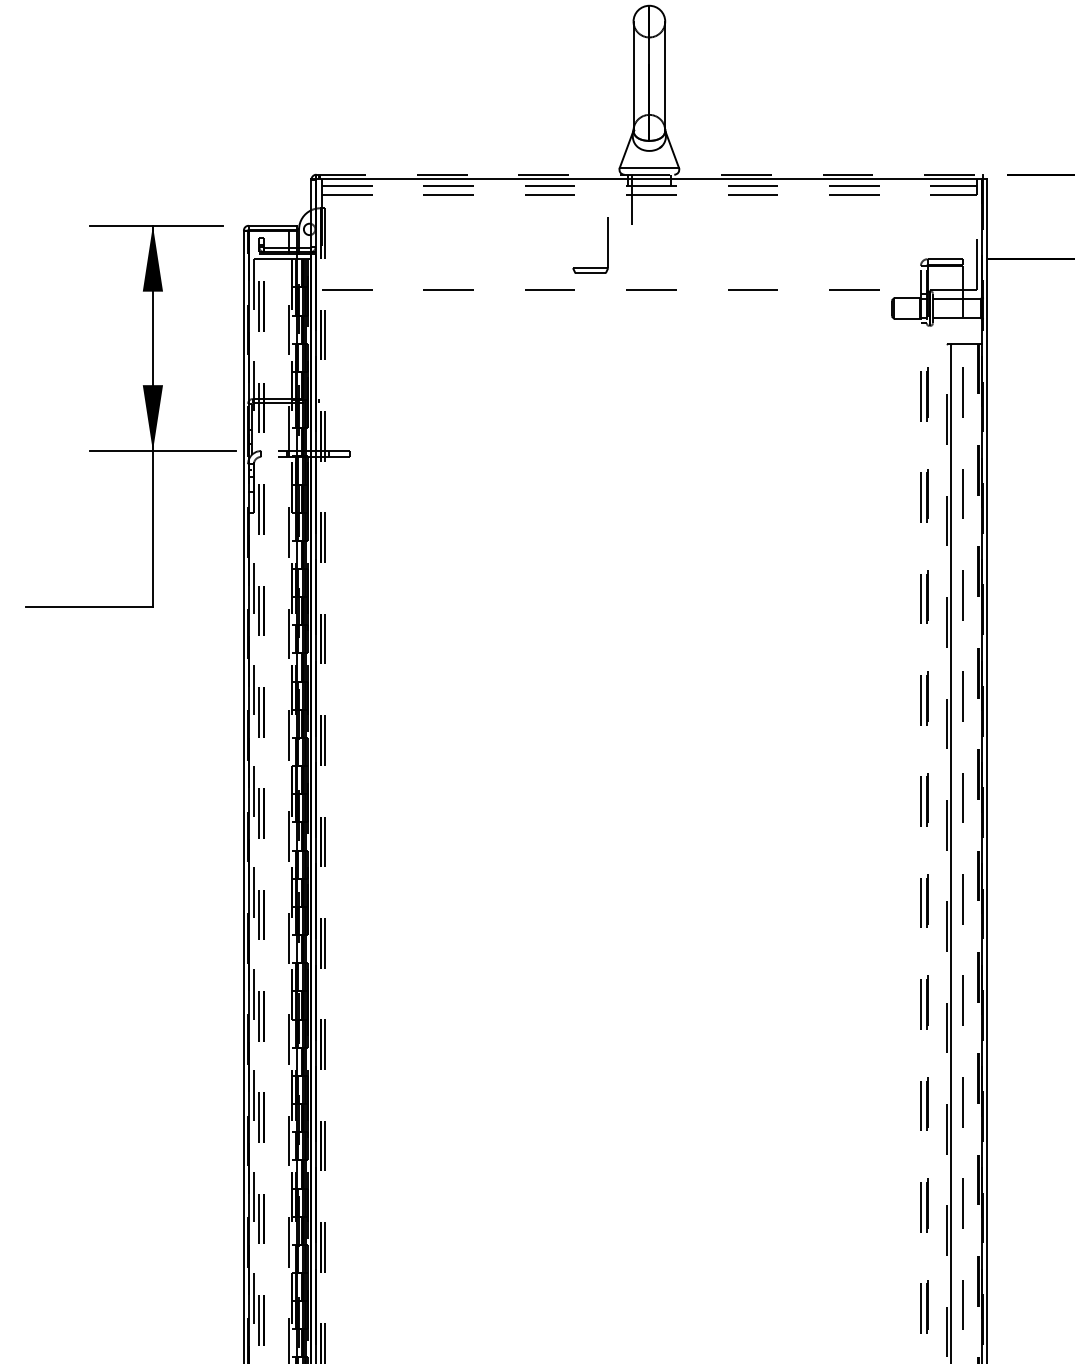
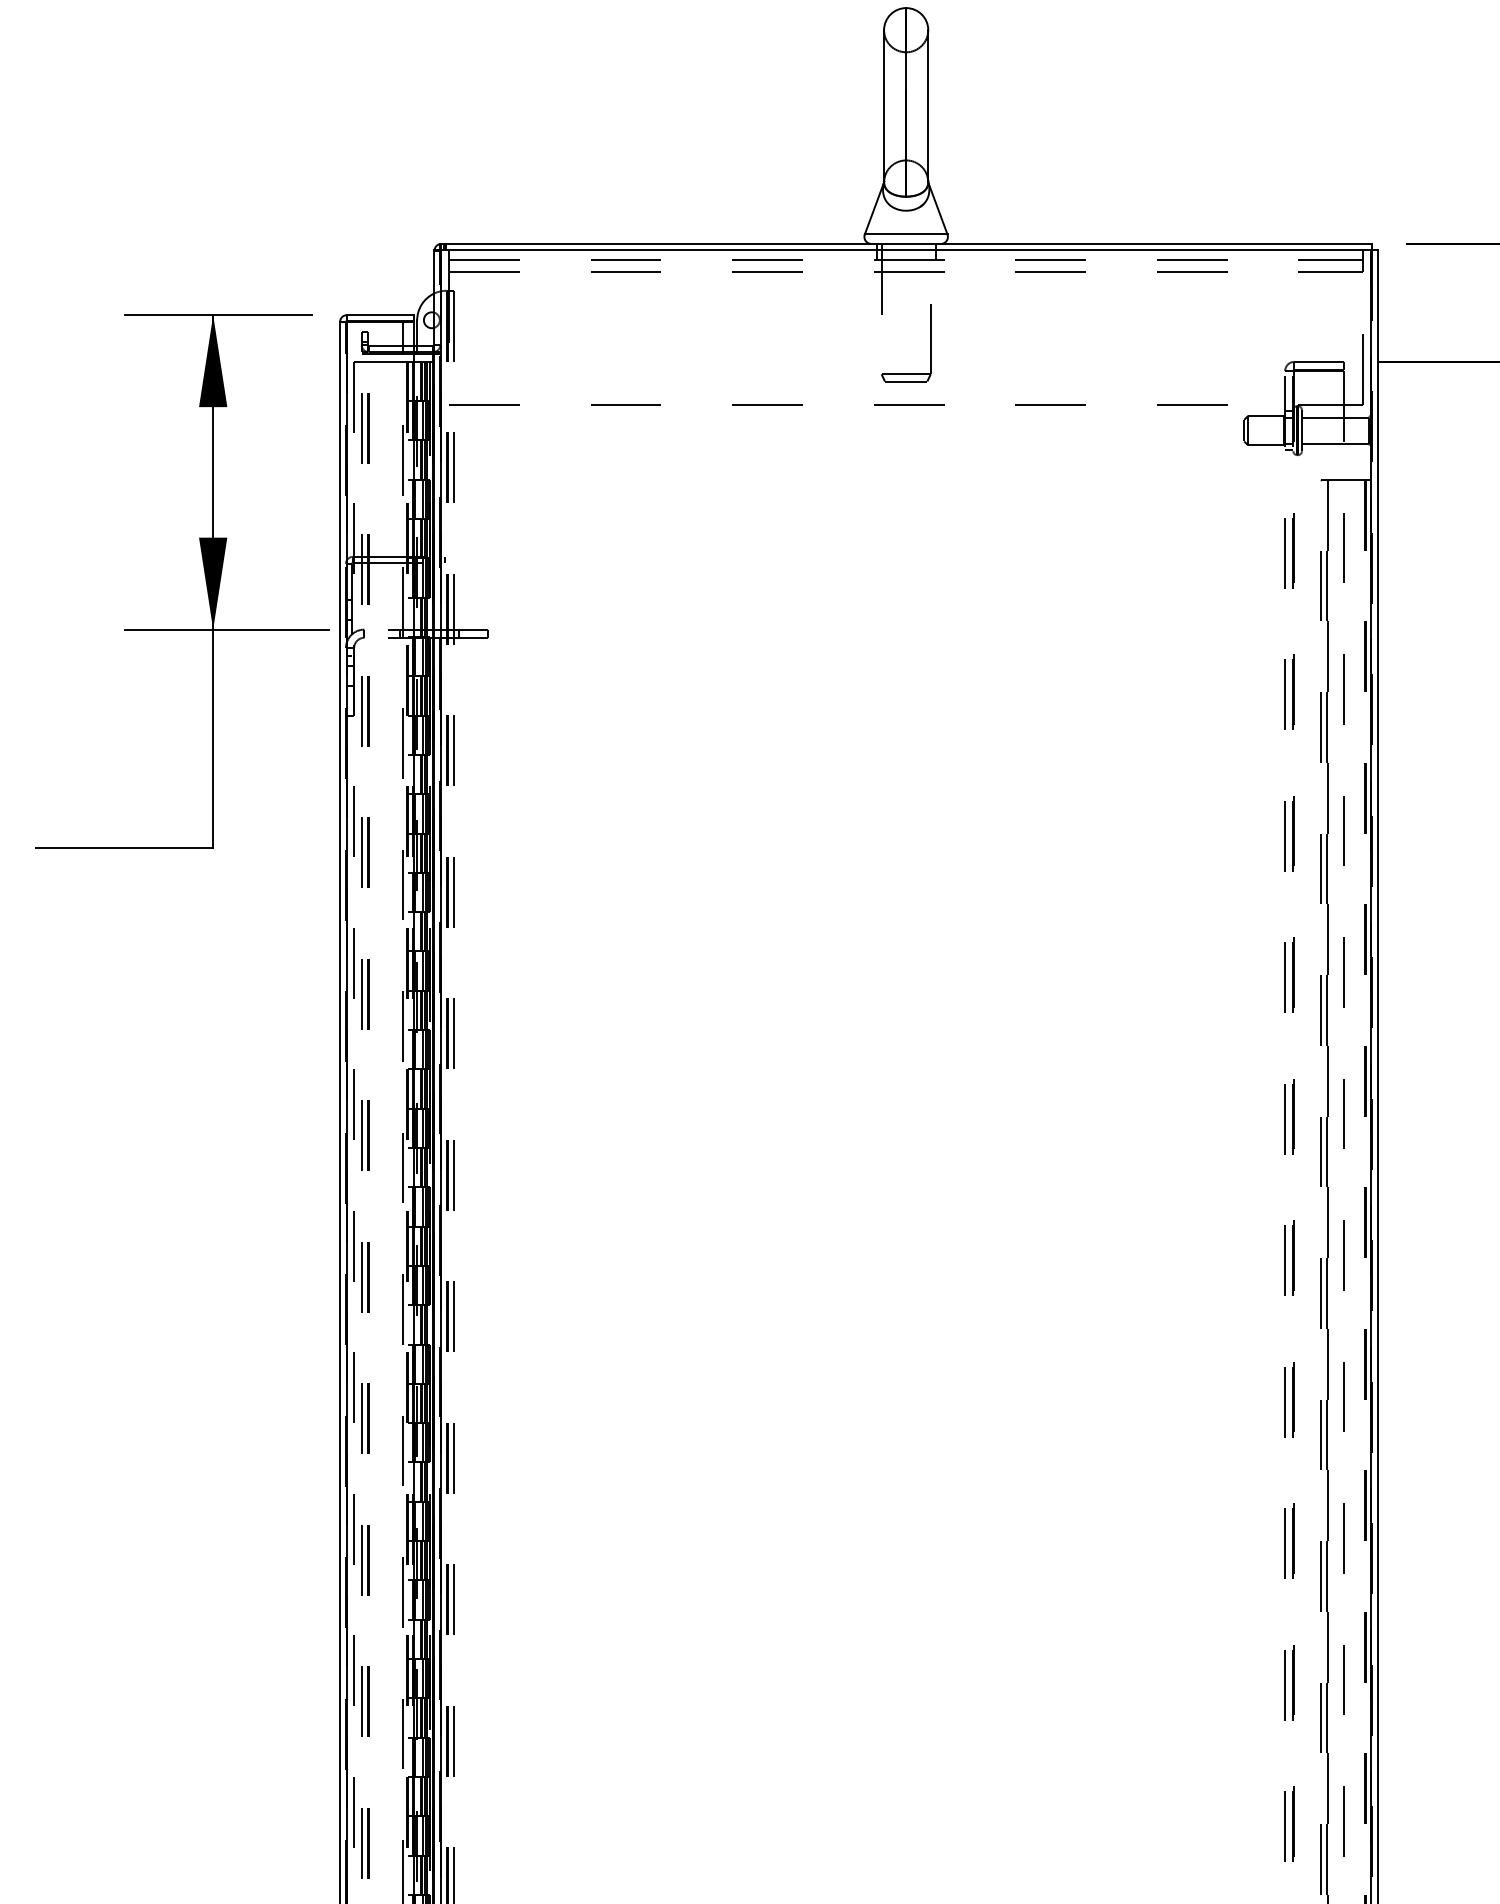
line: (649, 174) -> (906, 243), dashed -> solid
part: (608, 246) -> (930, 343), moved

